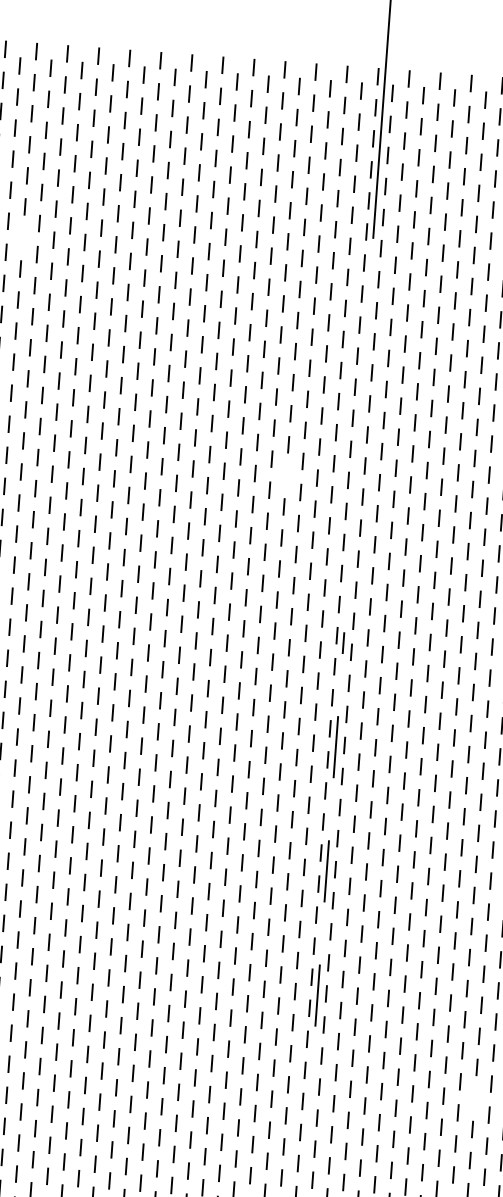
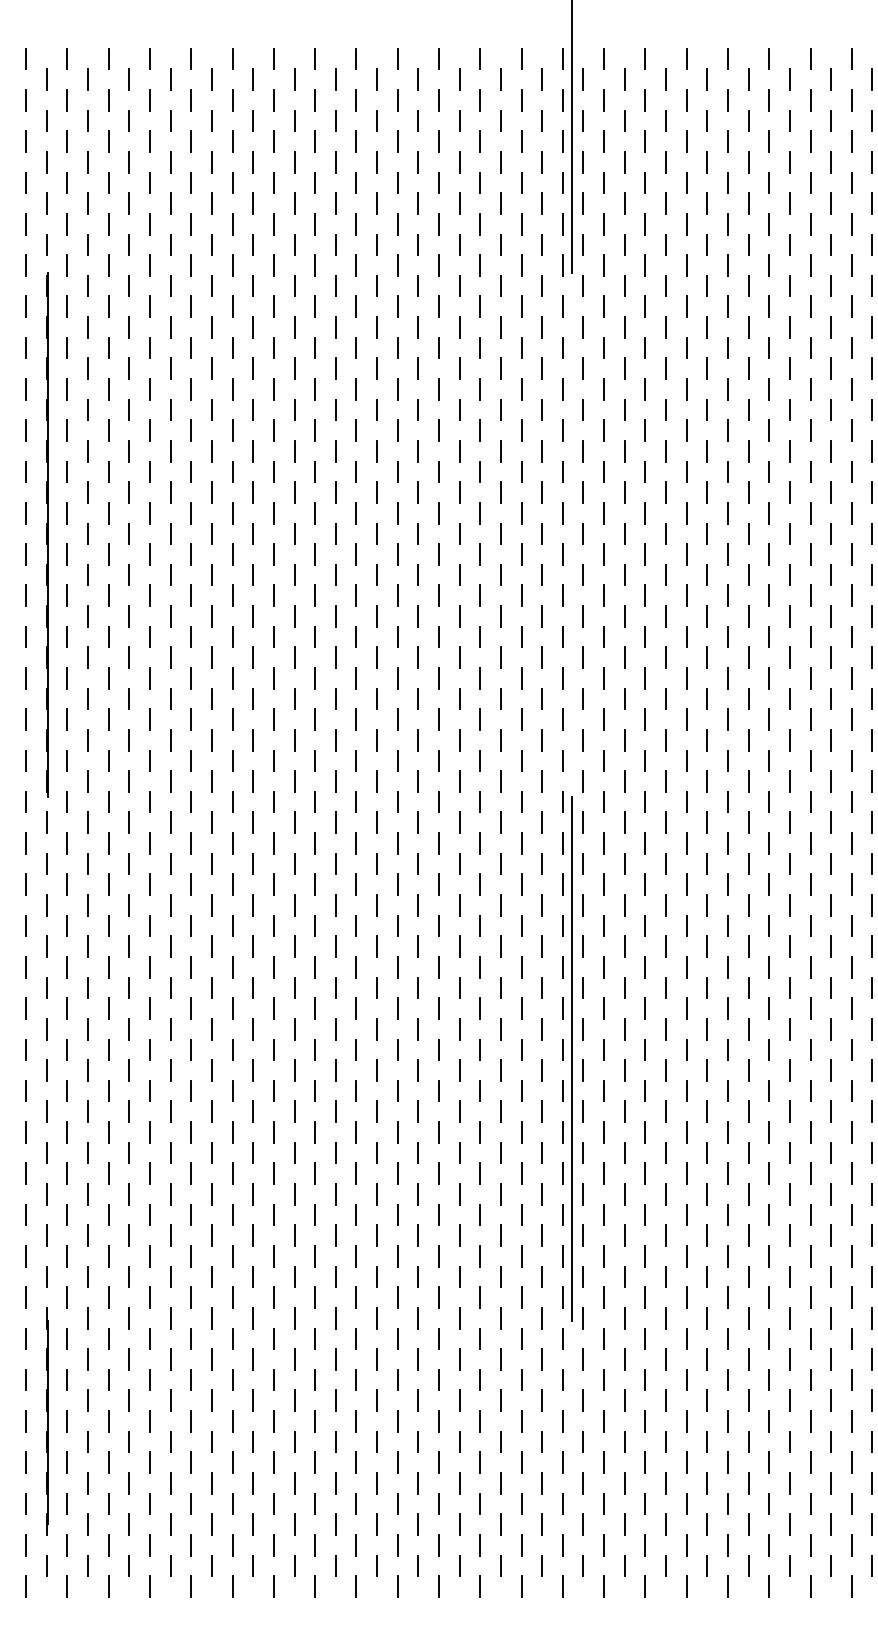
line: (22, 237) -> (108, 306), added
line: (285, 475) -> (479, 595), added
line: (330, 828) -> (572, 1058), dashed -> solid
line: (474, 1098) -> (789, 1400), added

